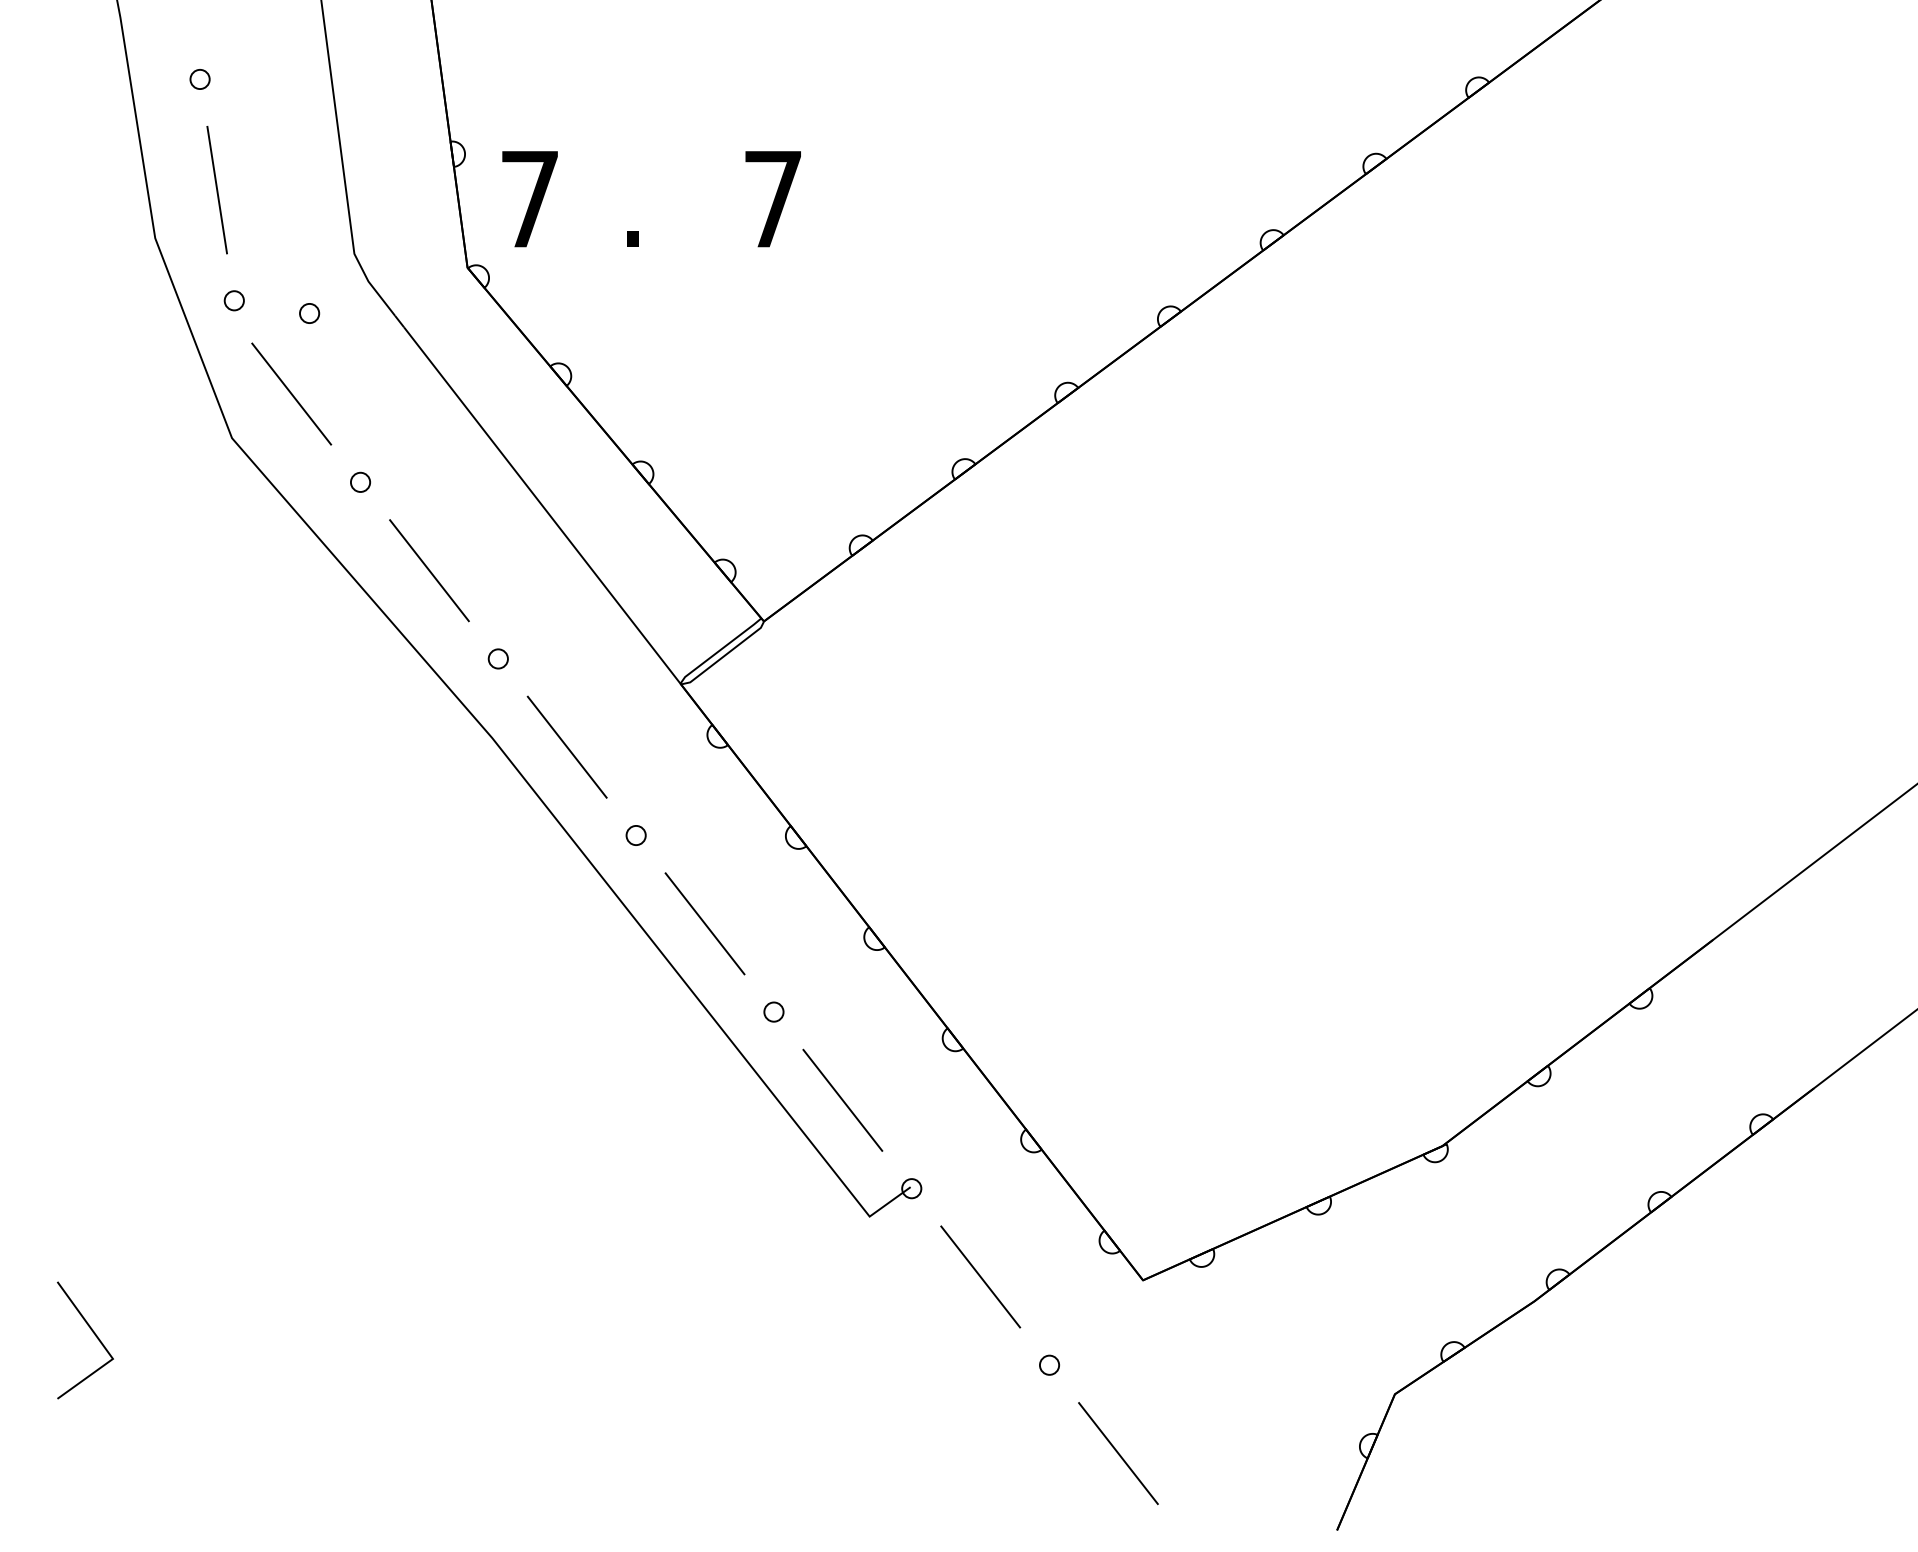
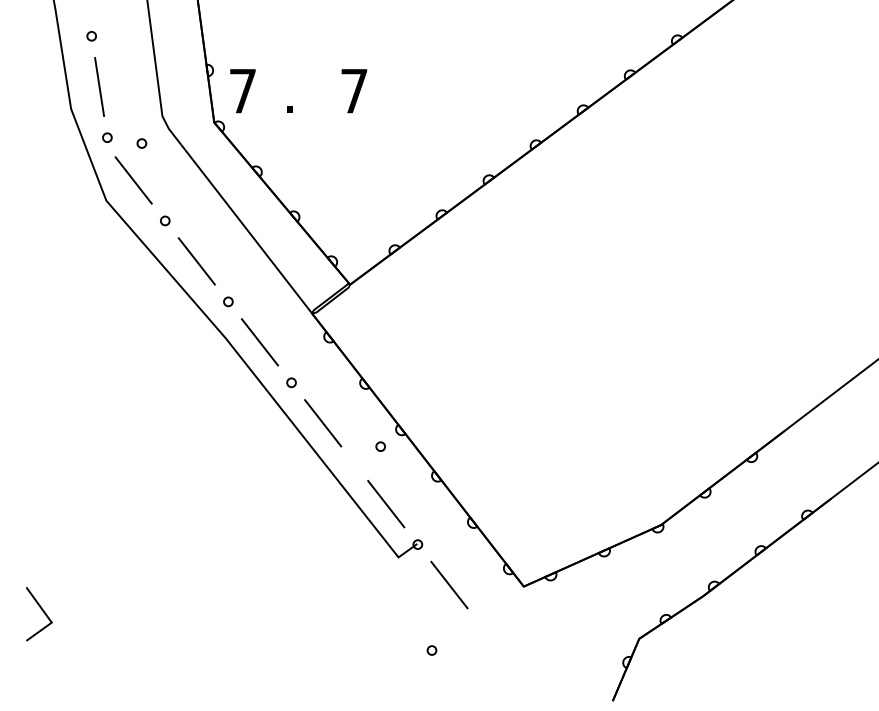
circle: (773, 1011) -> (380, 446), moved
circle: (1048, 1365) -> (431, 650), moved
line: (1118, 1452) -> (512, 665), removed

